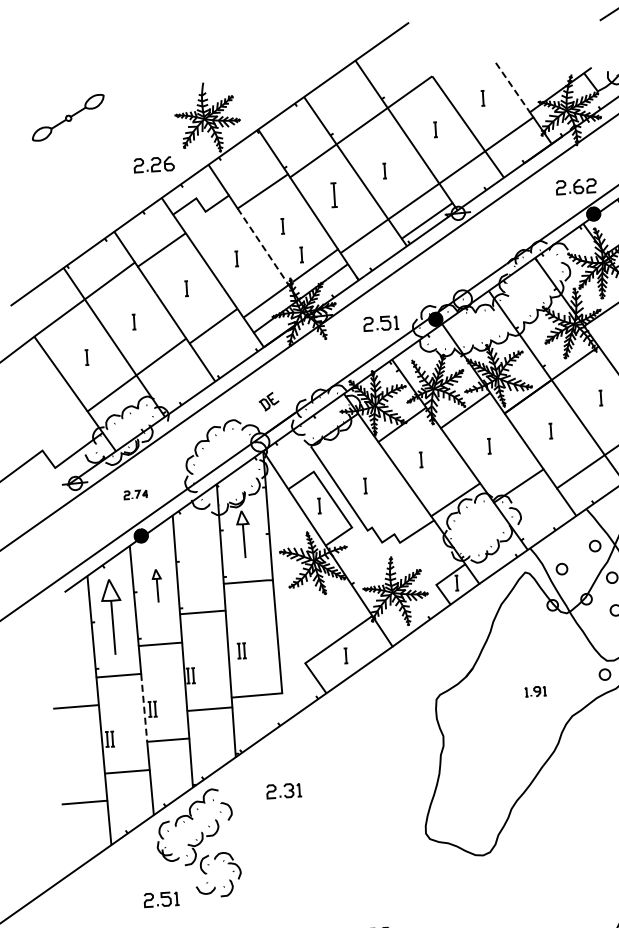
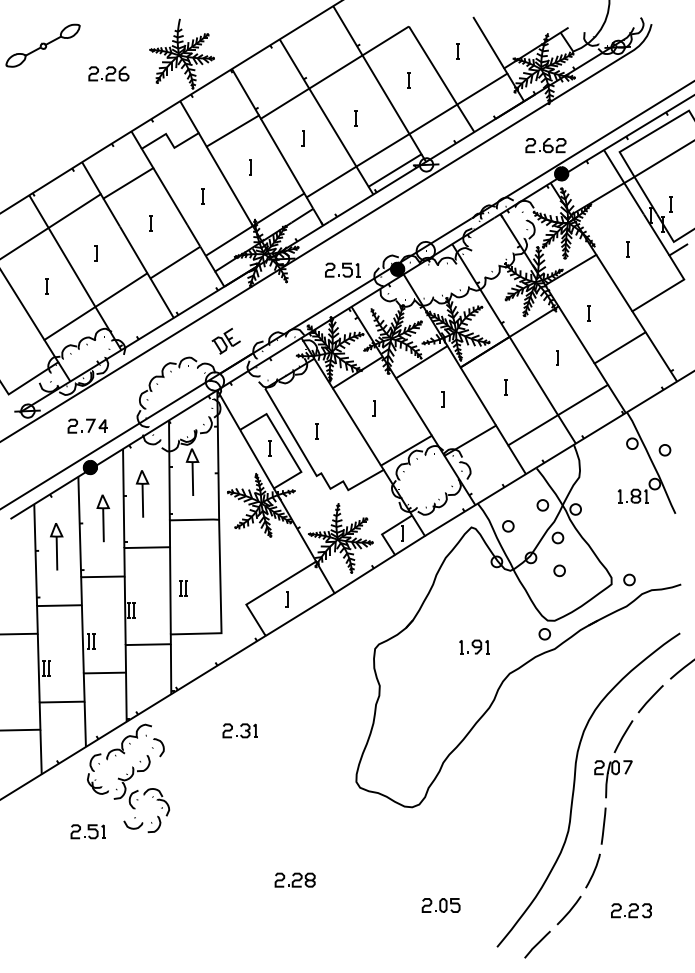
line: (512, 87) -> (488, 42), dashed -> solid
part: (153, 164) -> (108, 73), moved
part: (332, 194) -> (302, 138), size x0.62
line: (263, 246) -> (230, 186), dashed -> solid
line: (301, 254) -> (267, 196), removed
part: (268, 401) -> (225, 341), size x1.43
part: (135, 494) -> (87, 425), size x1.67
part: (194, 558) -> (142, 493), added
part: (157, 586) -> (103, 518), size x1.43
part: (112, 616) -> (56, 546), size x0.62
part: (535, 691) -> (474, 646), size x1.43
line: (143, 708) -> (82, 639), dashed -> solid
part: (283, 790) -> (239, 730), moved

